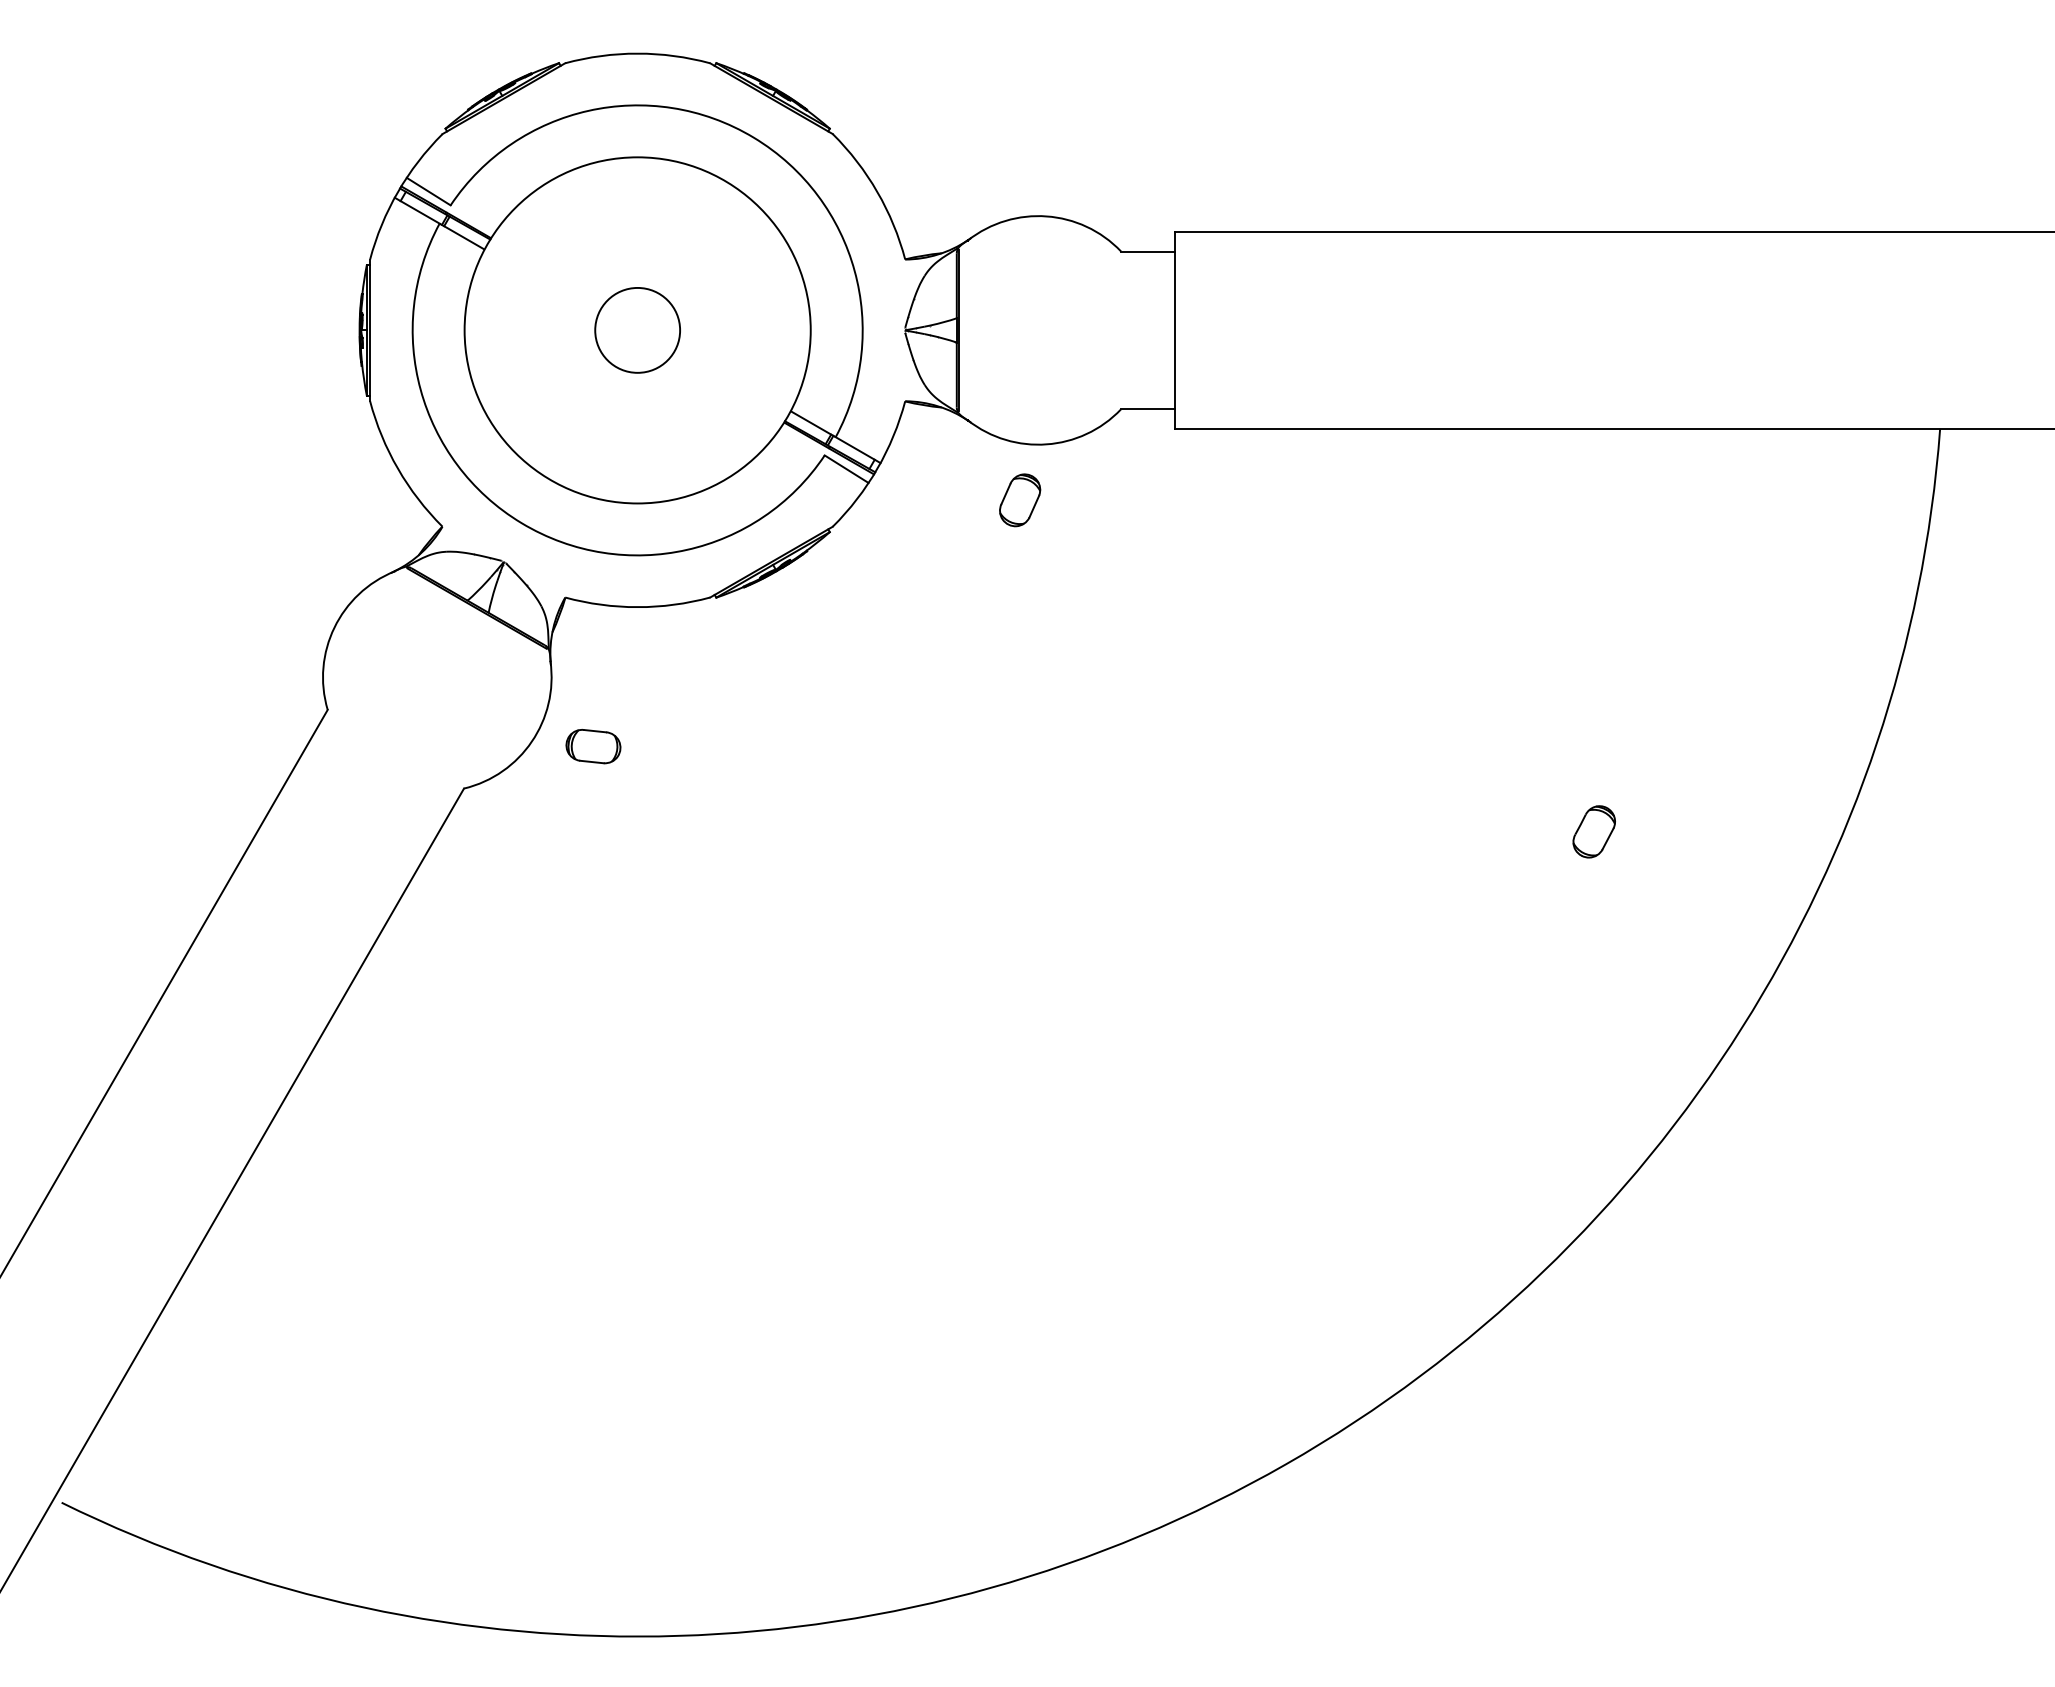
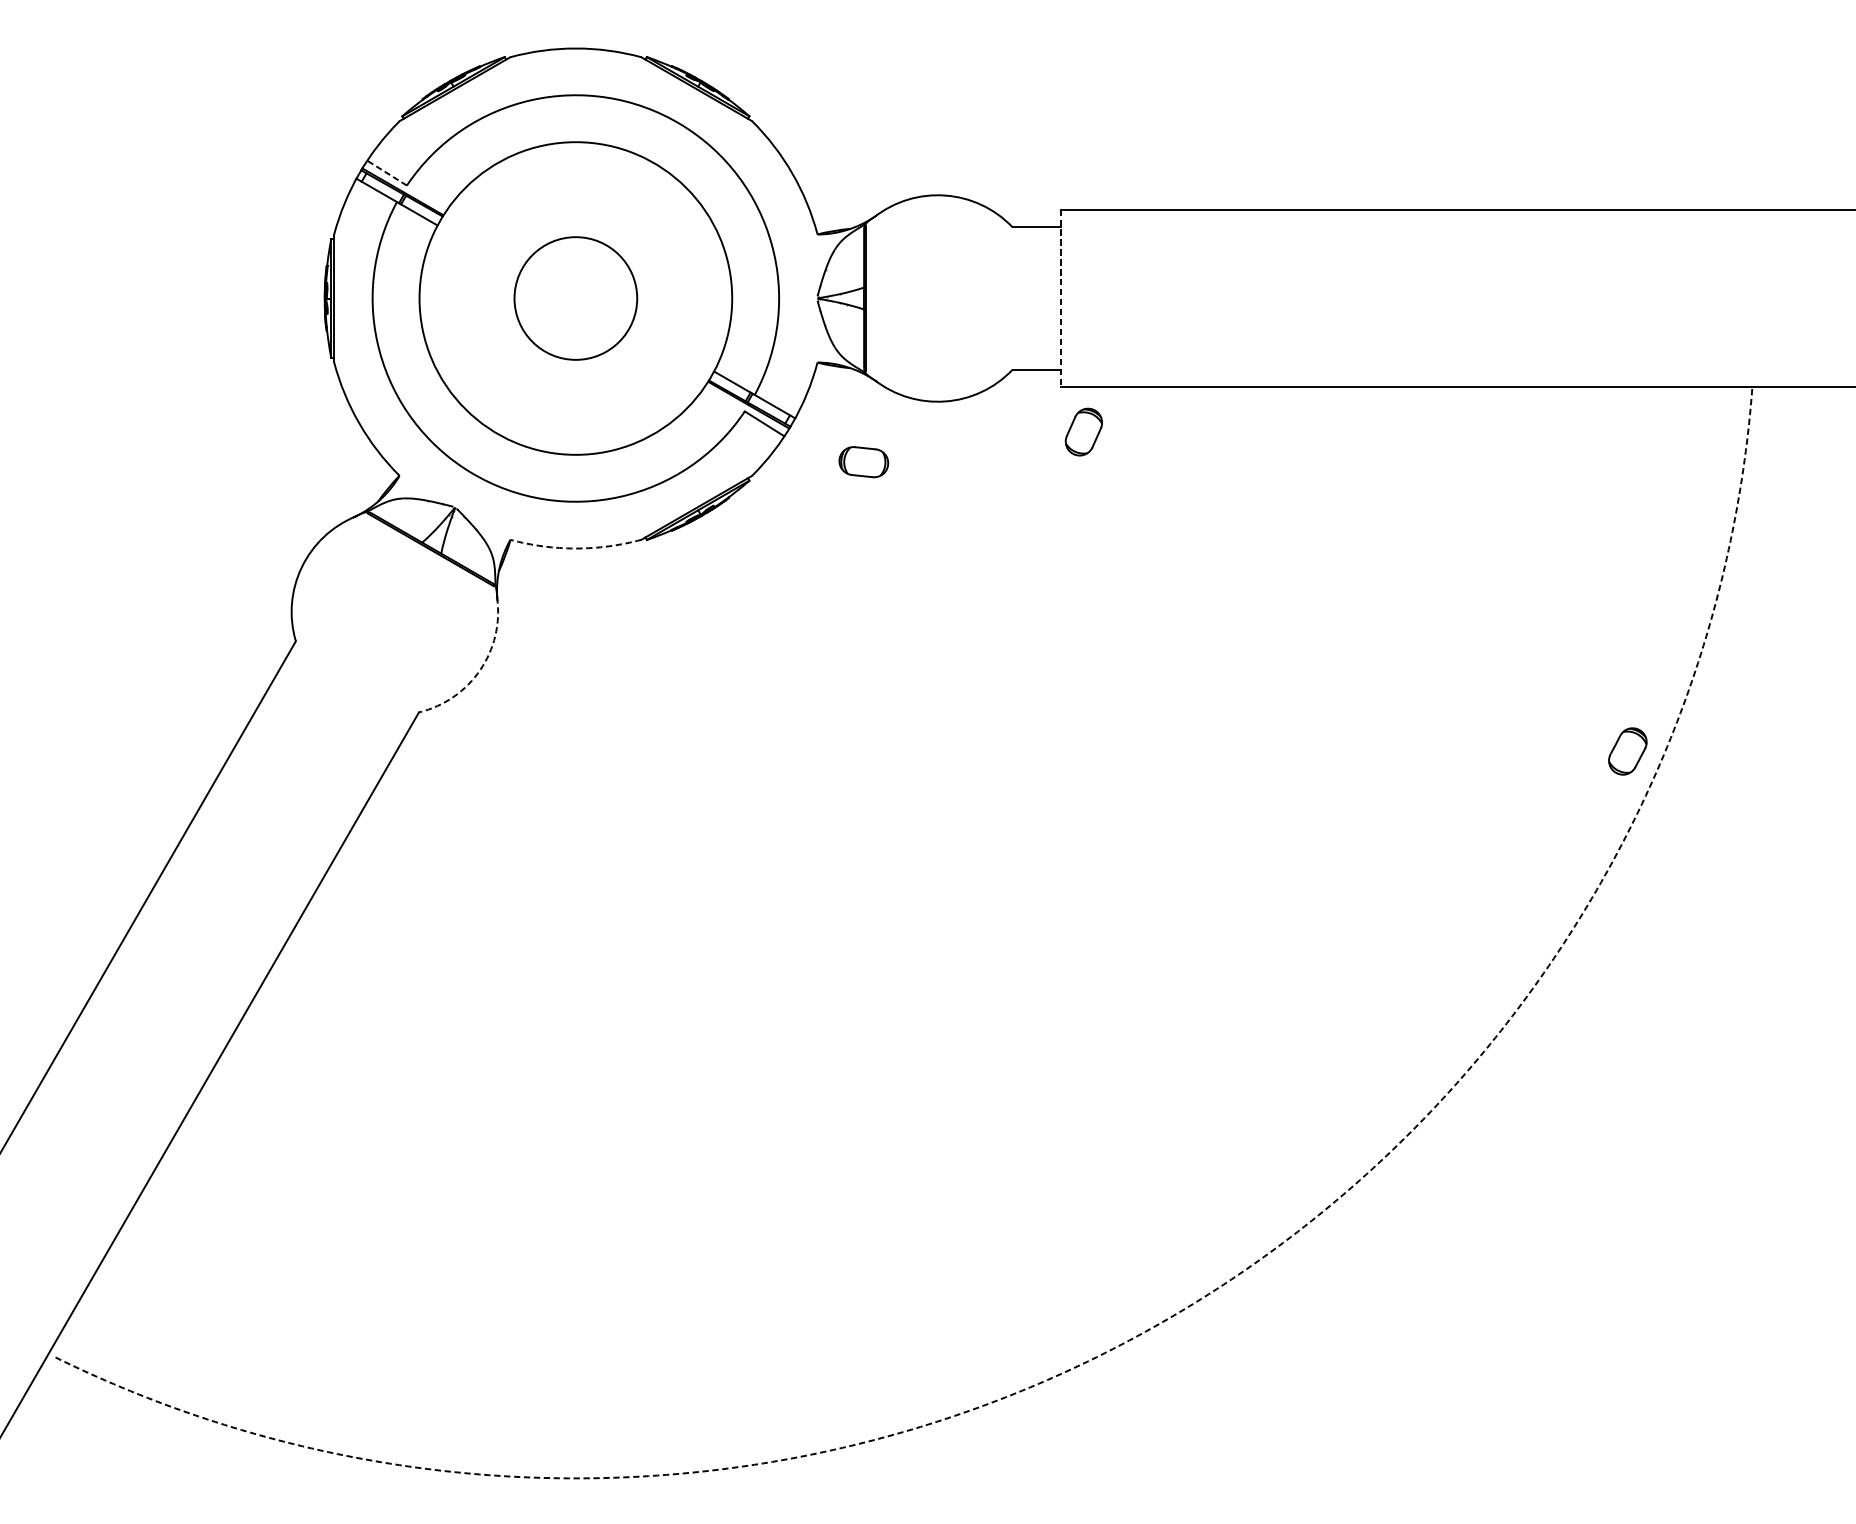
line: (428, 191) -> (386, 173), solid -> dashed
circle: (637, 329) -> (575, 297), size x1.6
line: (1174, 330) -> (1060, 298), solid -> dashed
part: (1020, 500) -> (1084, 432), moved
arc: (637, 607) -> (575, 548), solid -> dashed
arc: (531, 741) -> (479, 669), solid -> dashed
part: (593, 746) -> (863, 462), moved
part: (1593, 831) -> (1627, 751), moved
arc: (1285, 1464) -> (1161, 1322), solid -> dashed

